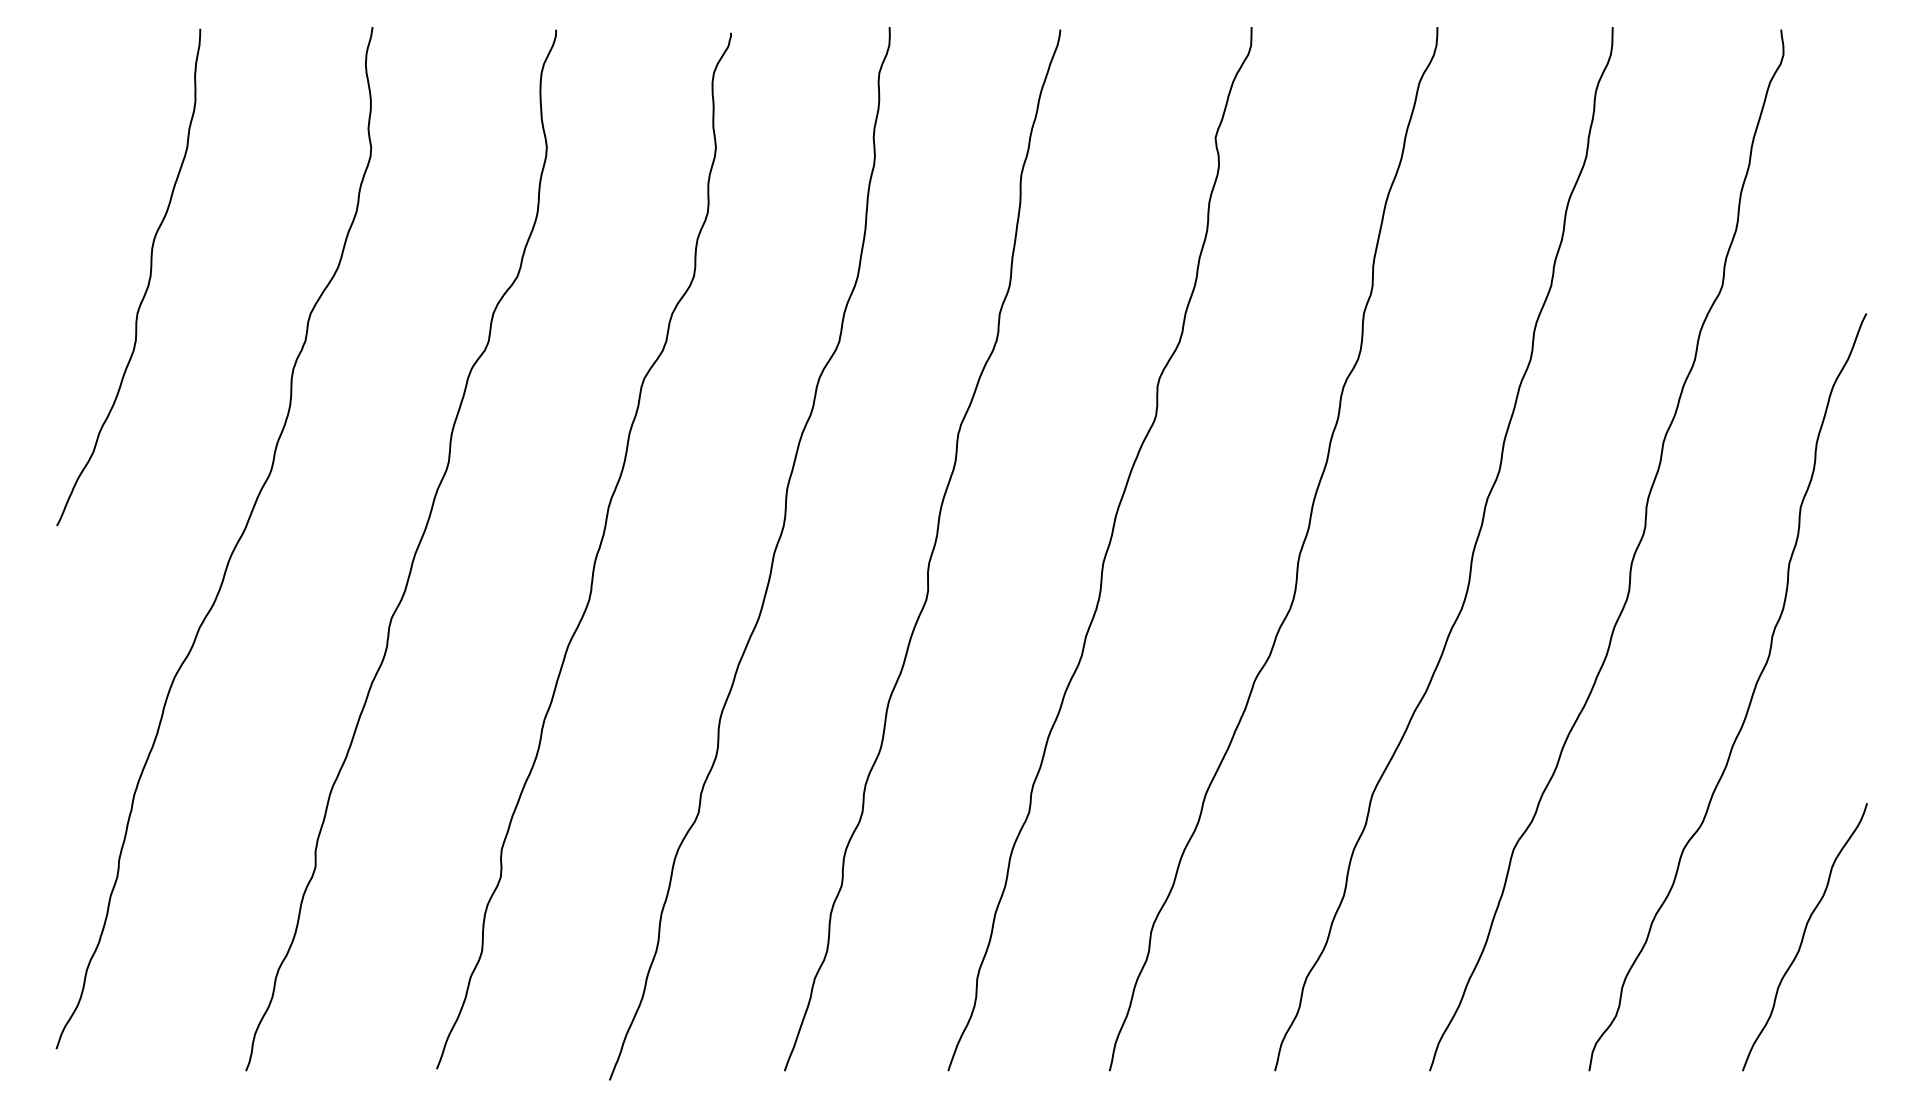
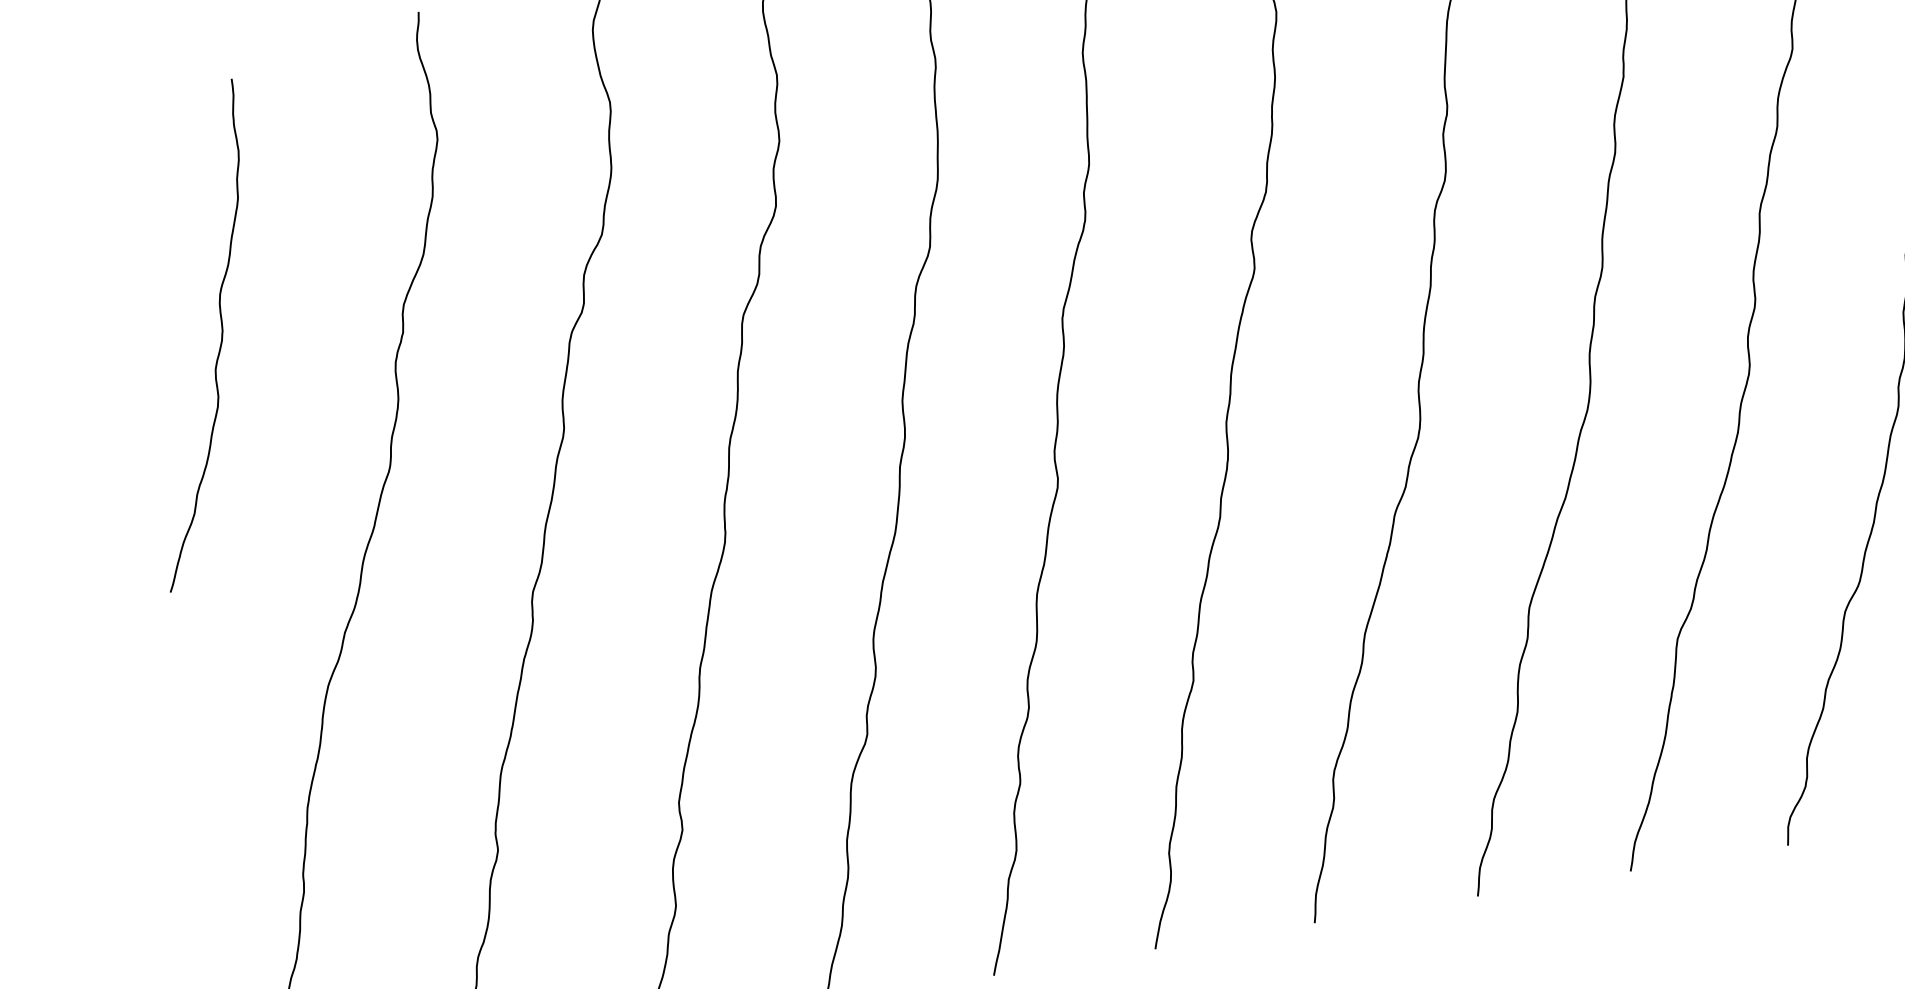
curve: (148, 279) -> (221, 334), moved

